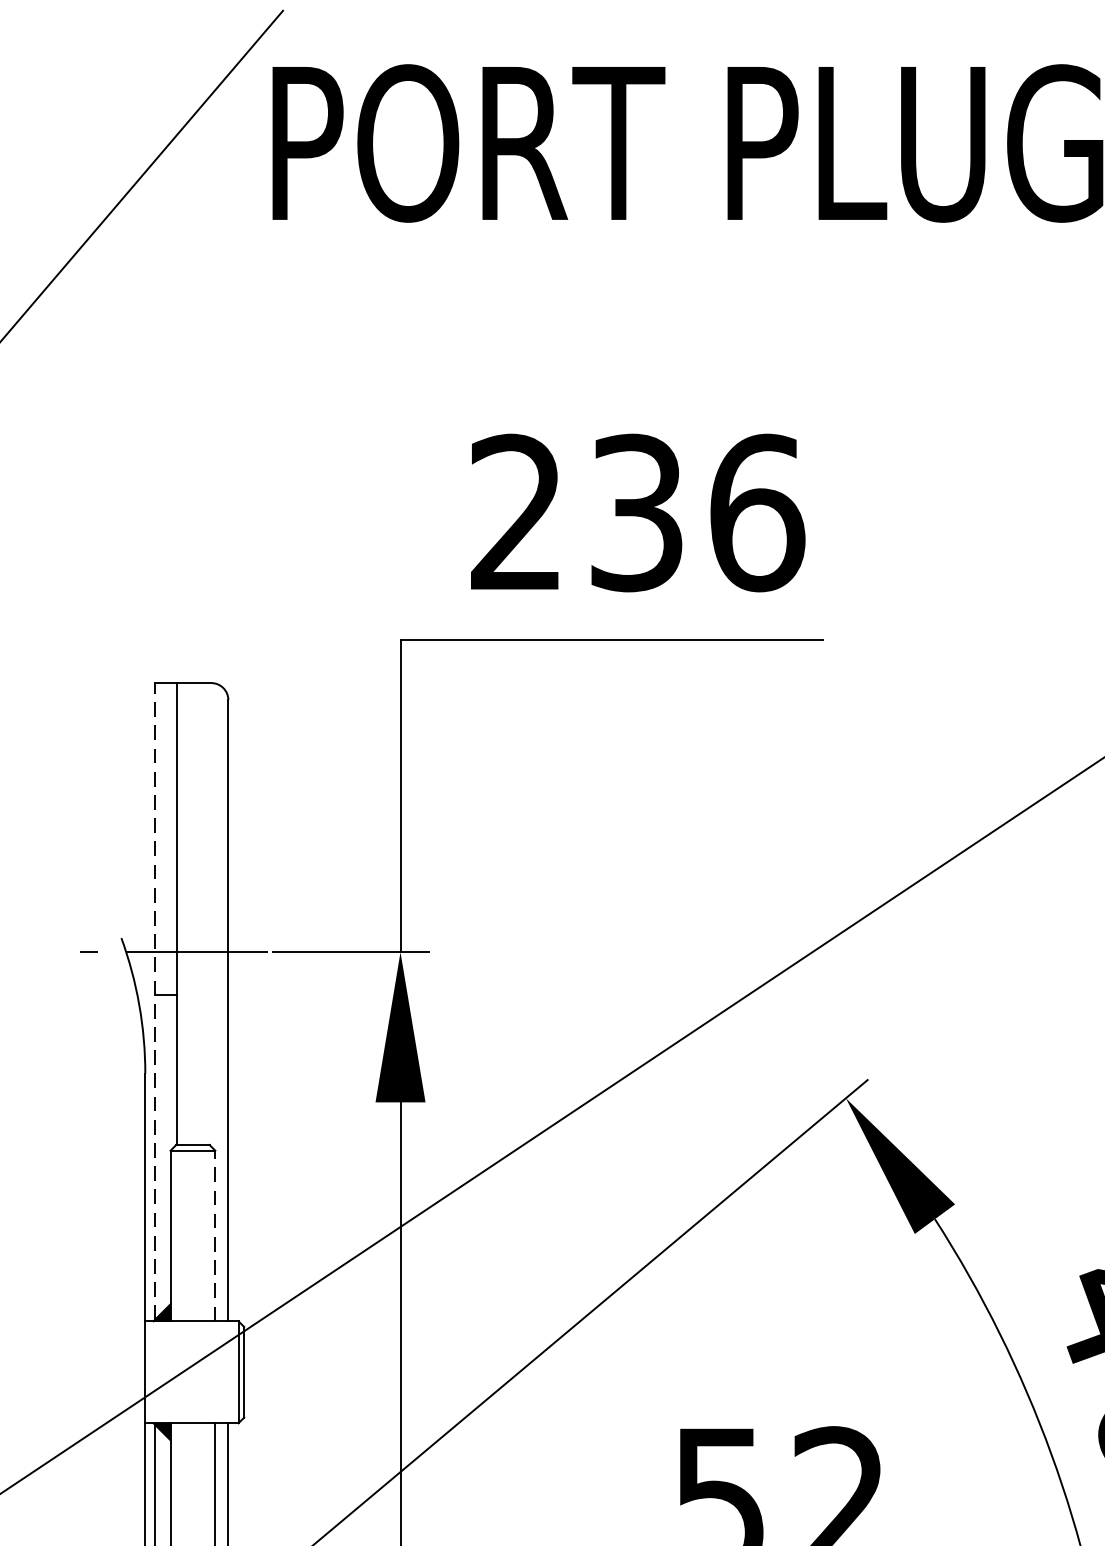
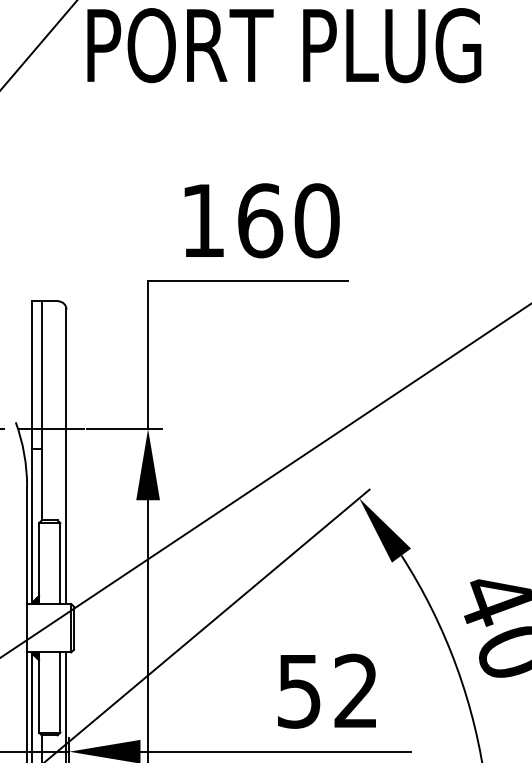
text: (637, 512) -> (260, 220), 236 -> 160
line: (154, 999) -> (31, 451), dashed -> solid
line: (215, 1235) -> (60, 563), dashed -> solid

